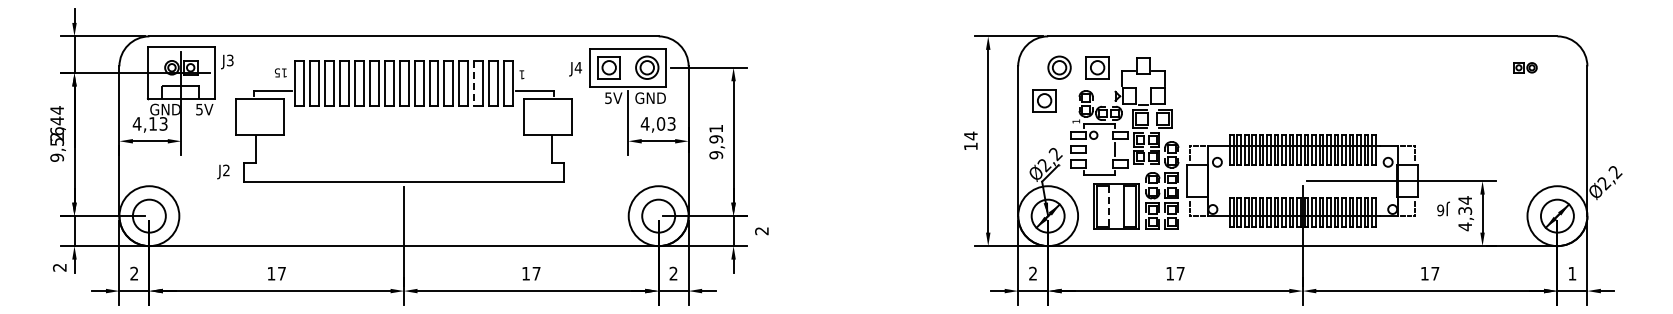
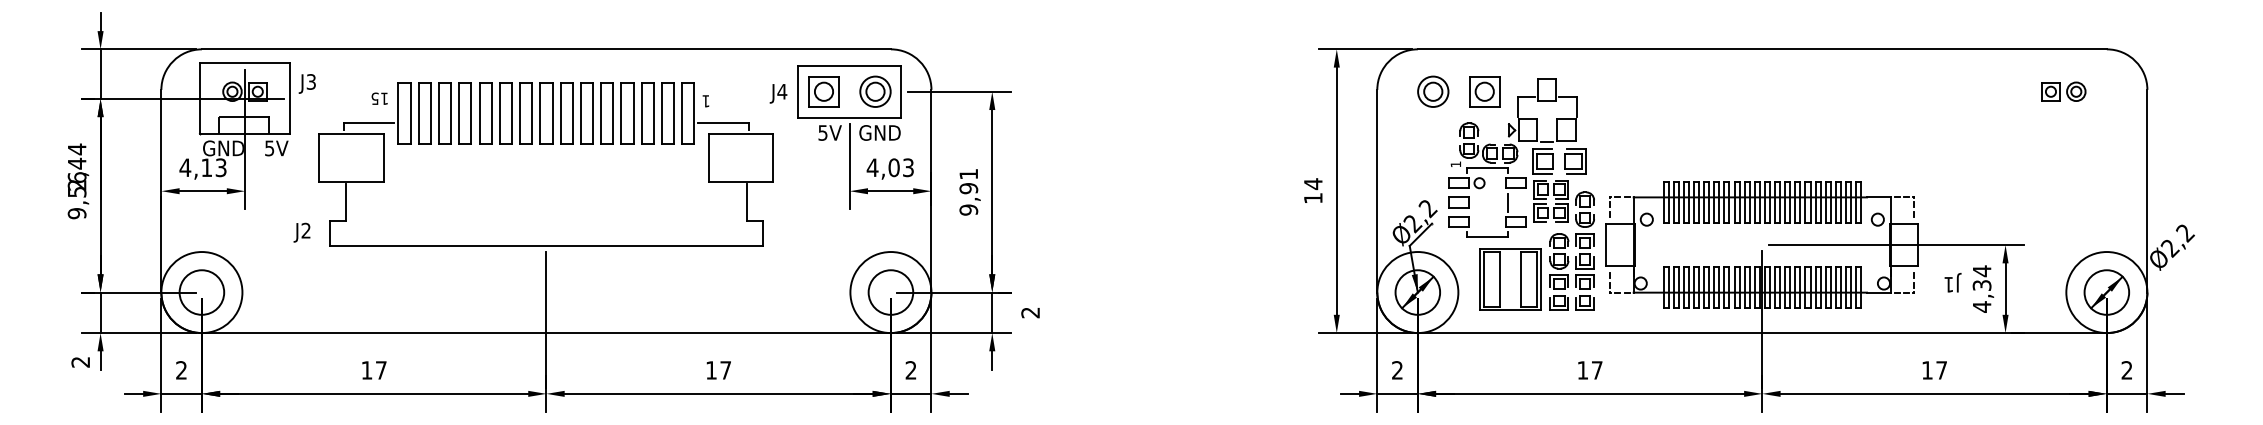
part: (1525, 67) -> (2063, 91), size x1.43
line: (474, 84) -> (641, 114), dashed -> solid
part: (1044, 100) -> (1412, 136), removed
line: (1109, 207) -> (1500, 280), dashed -> solid
text: (1440, 210) -> (1948, 284), J6 -> J1
text: (1572, 273) -> (2127, 370), 1 -> 2

